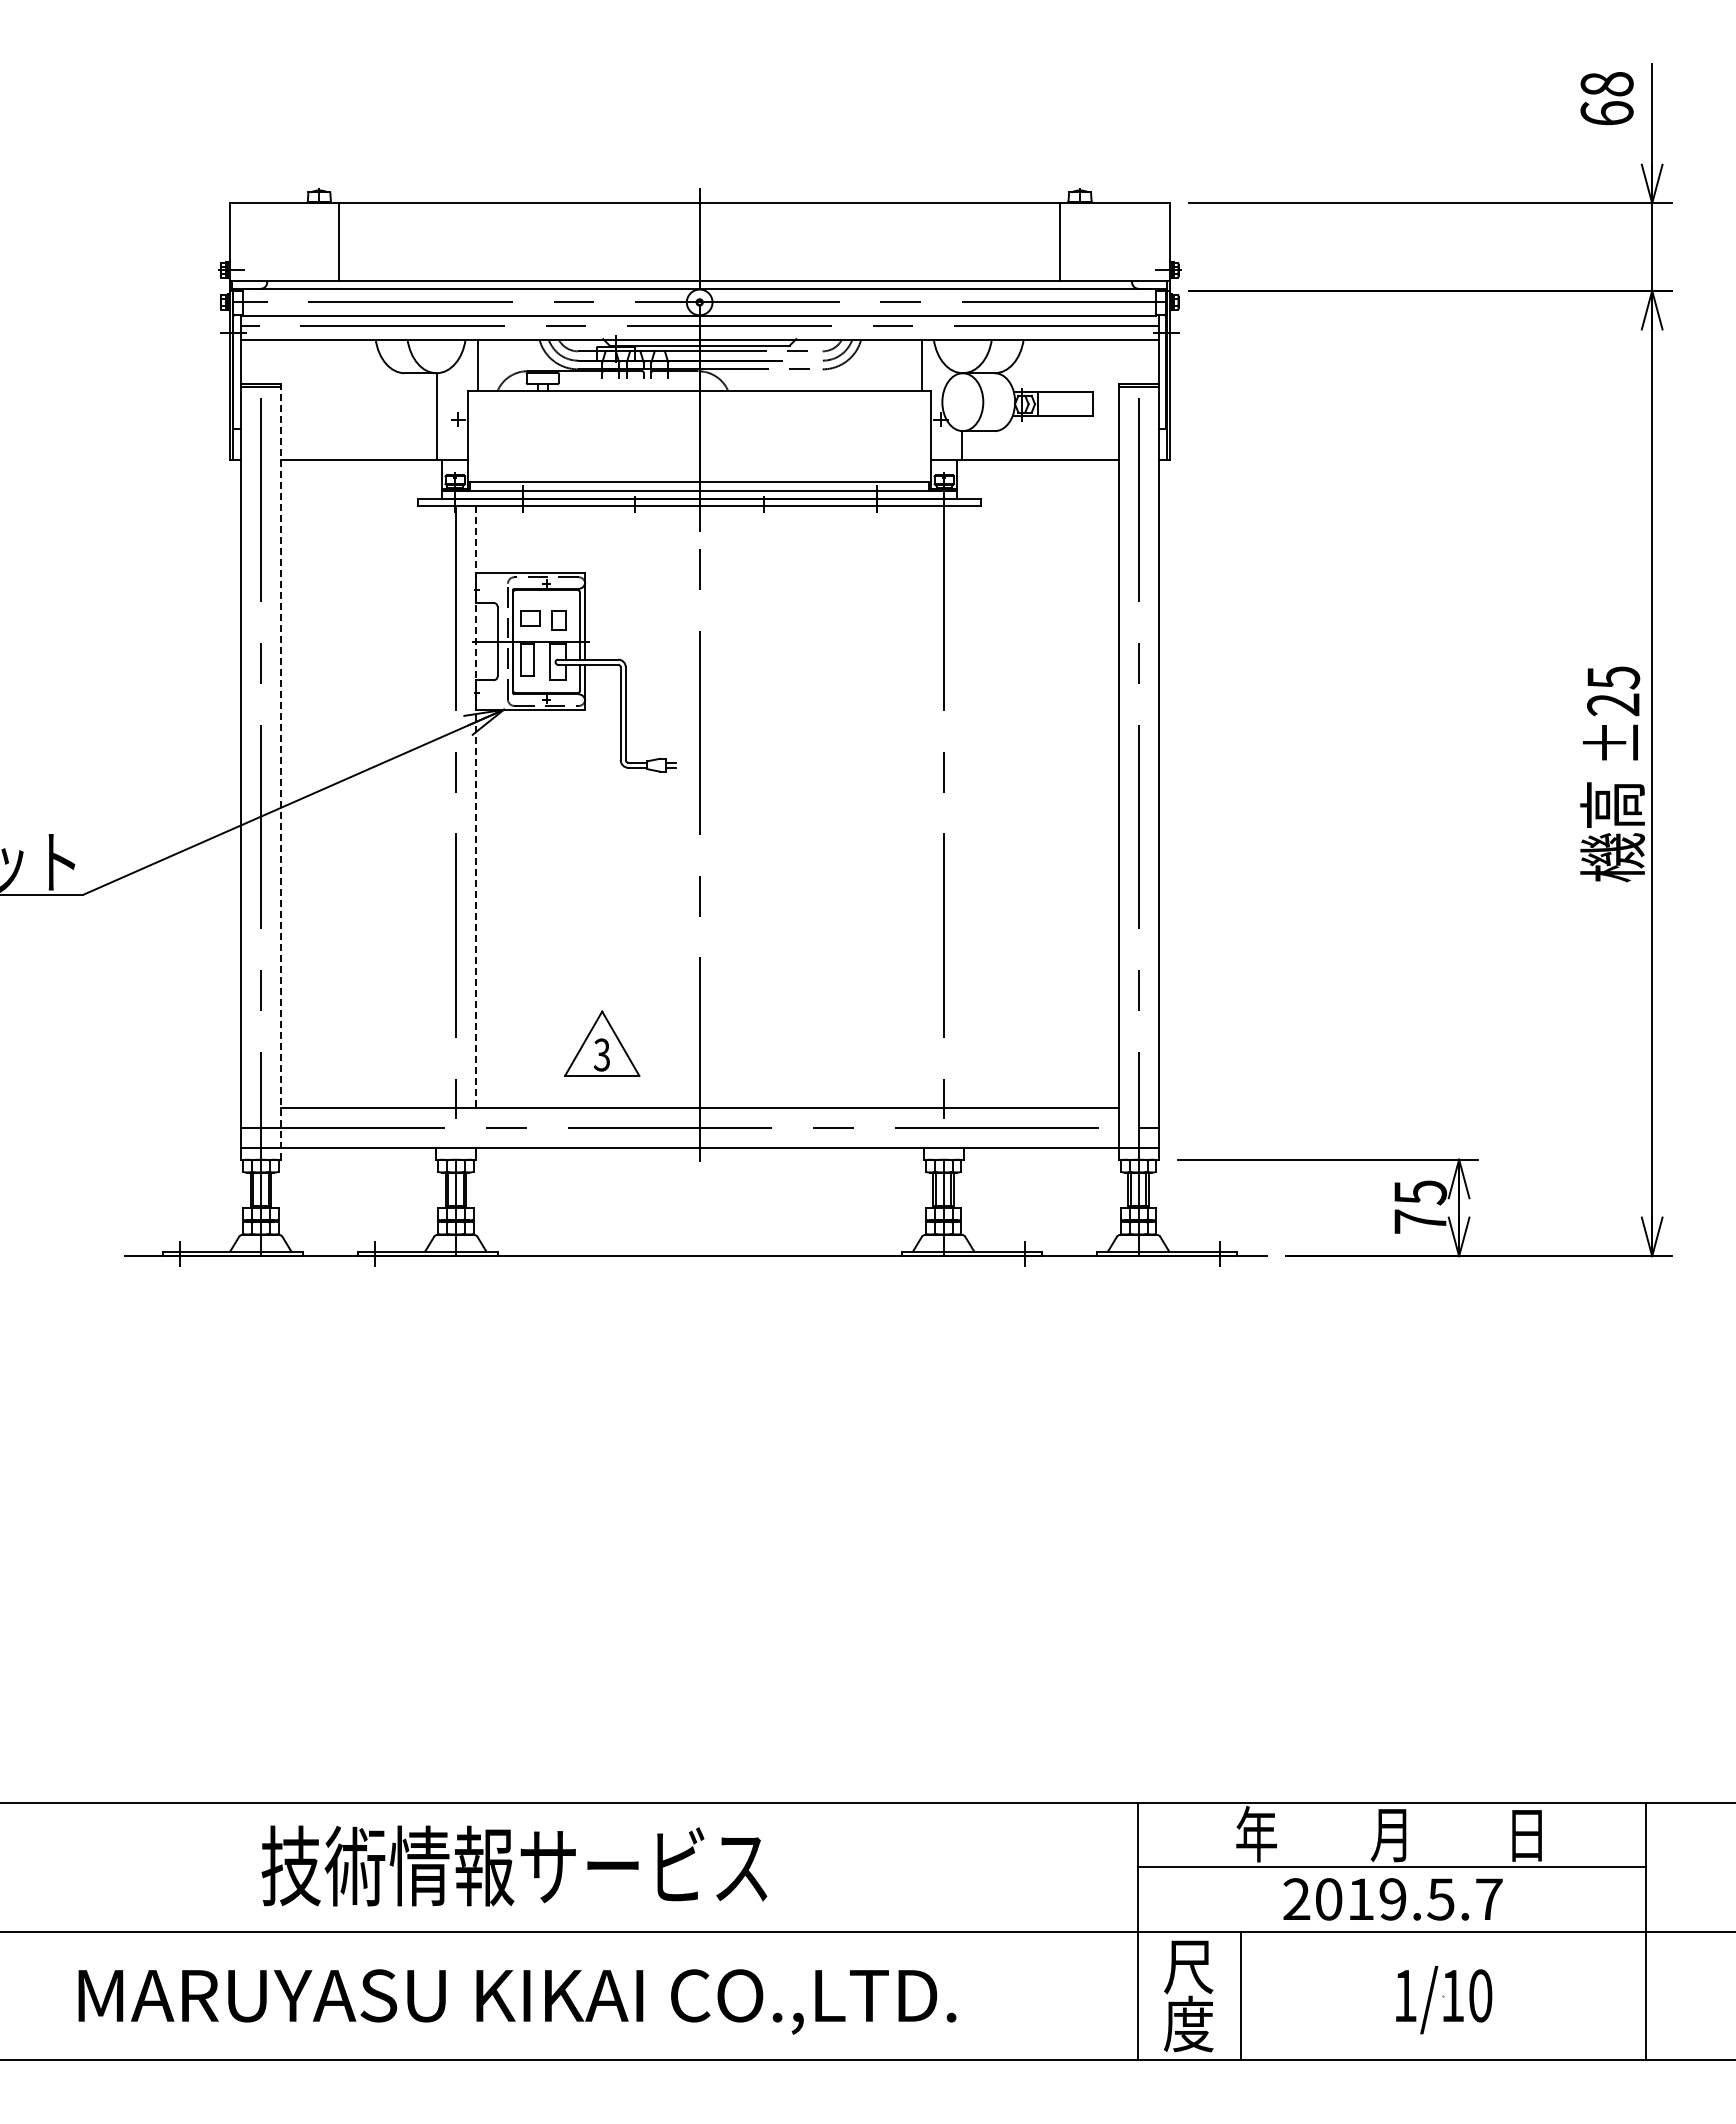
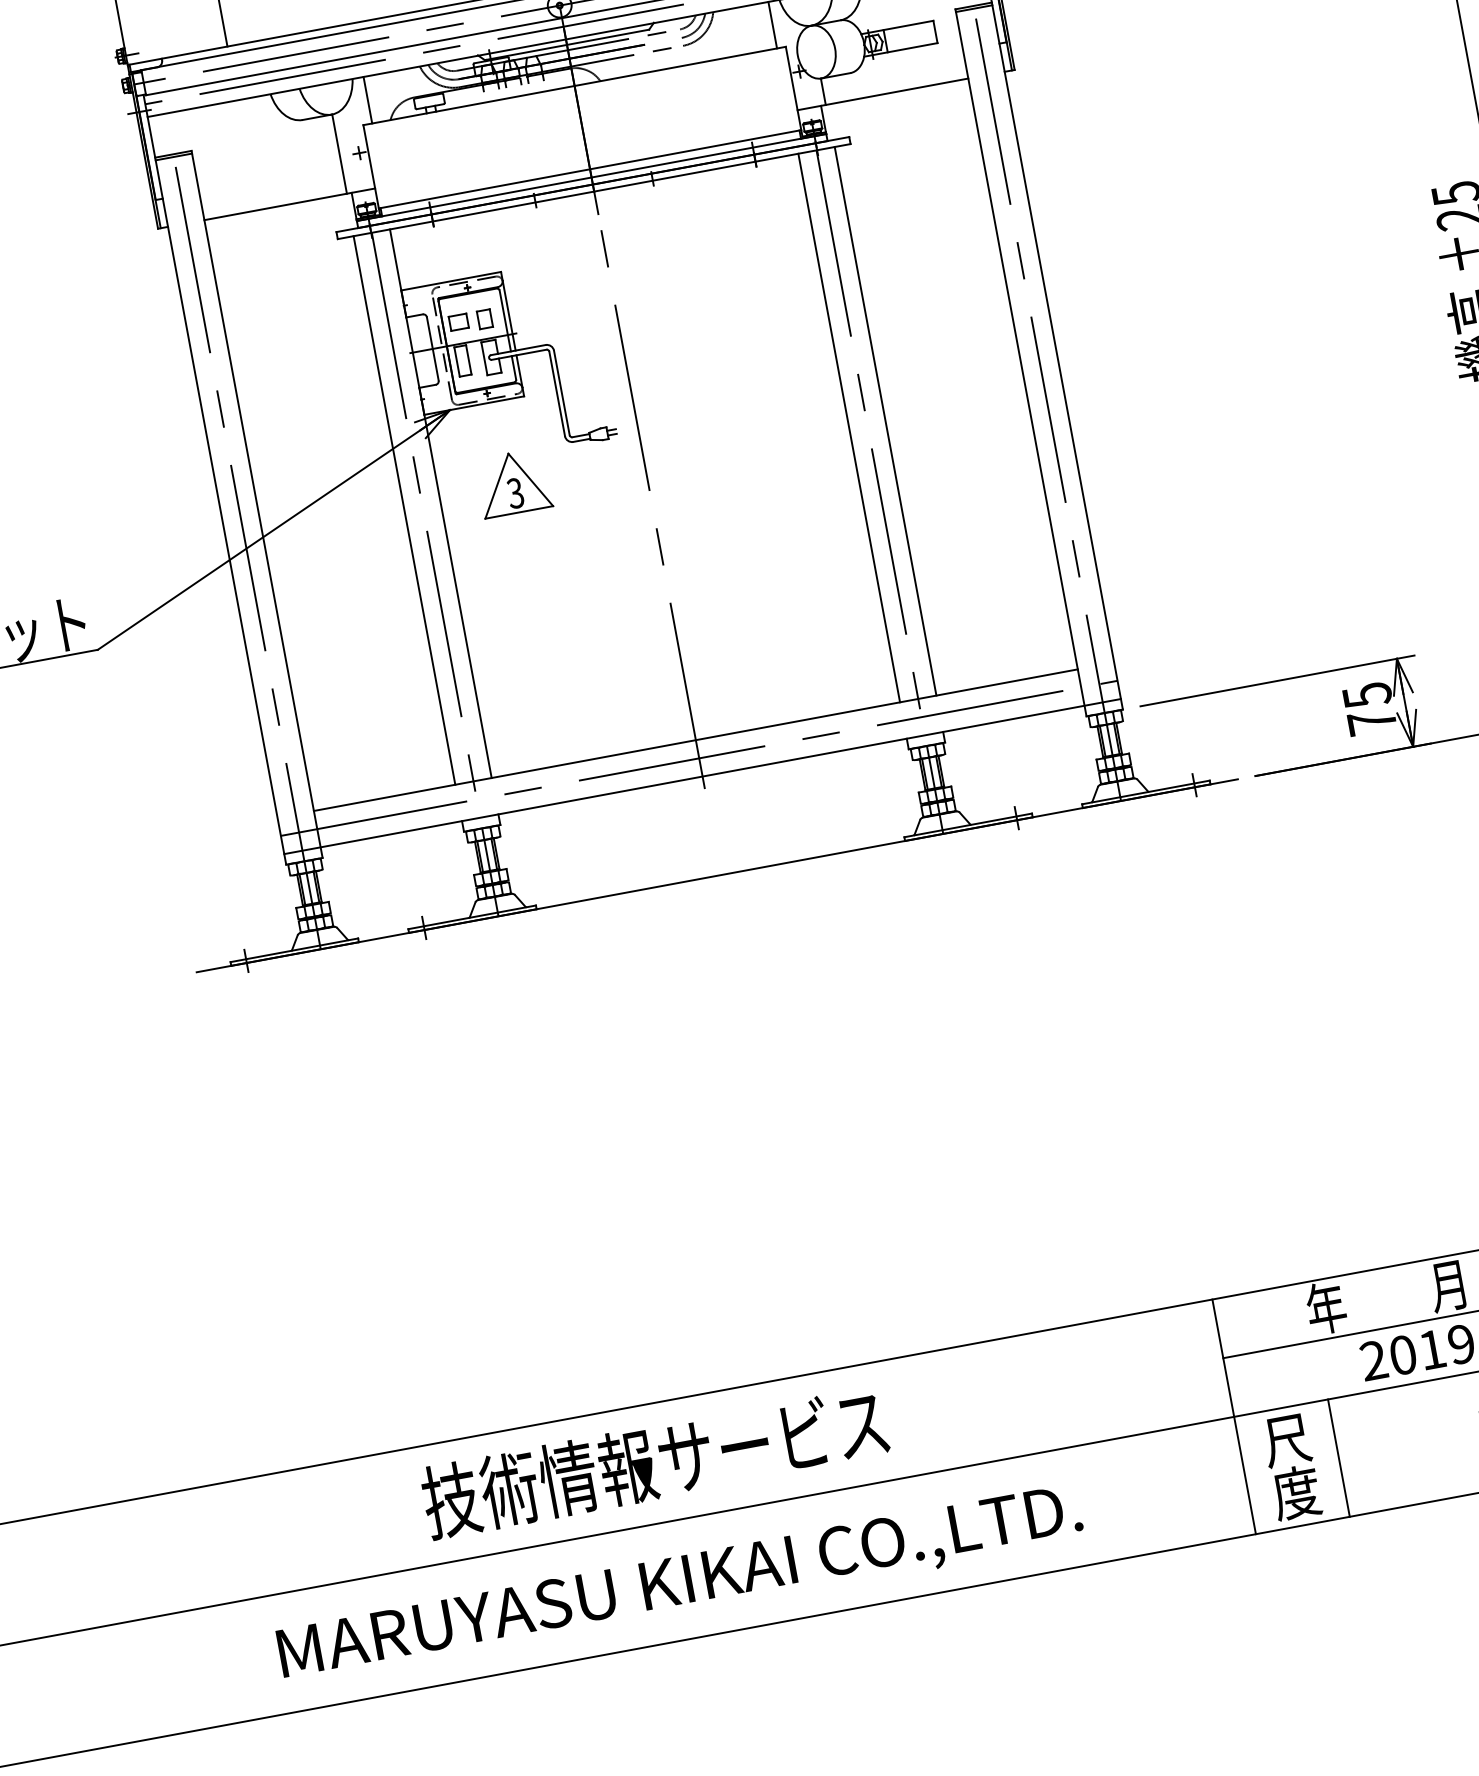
line: (280, 771) -> (256, 504), dashed -> solid
line: (435, 807) -> (404, 510), added
line: (475, 807) -> (440, 503), dashed -> solid
line: (923, 807) -> (849, 428), added
line: (963, 807) -> (885, 421), added
part: (602, 1043) -> (514, 482), moved

